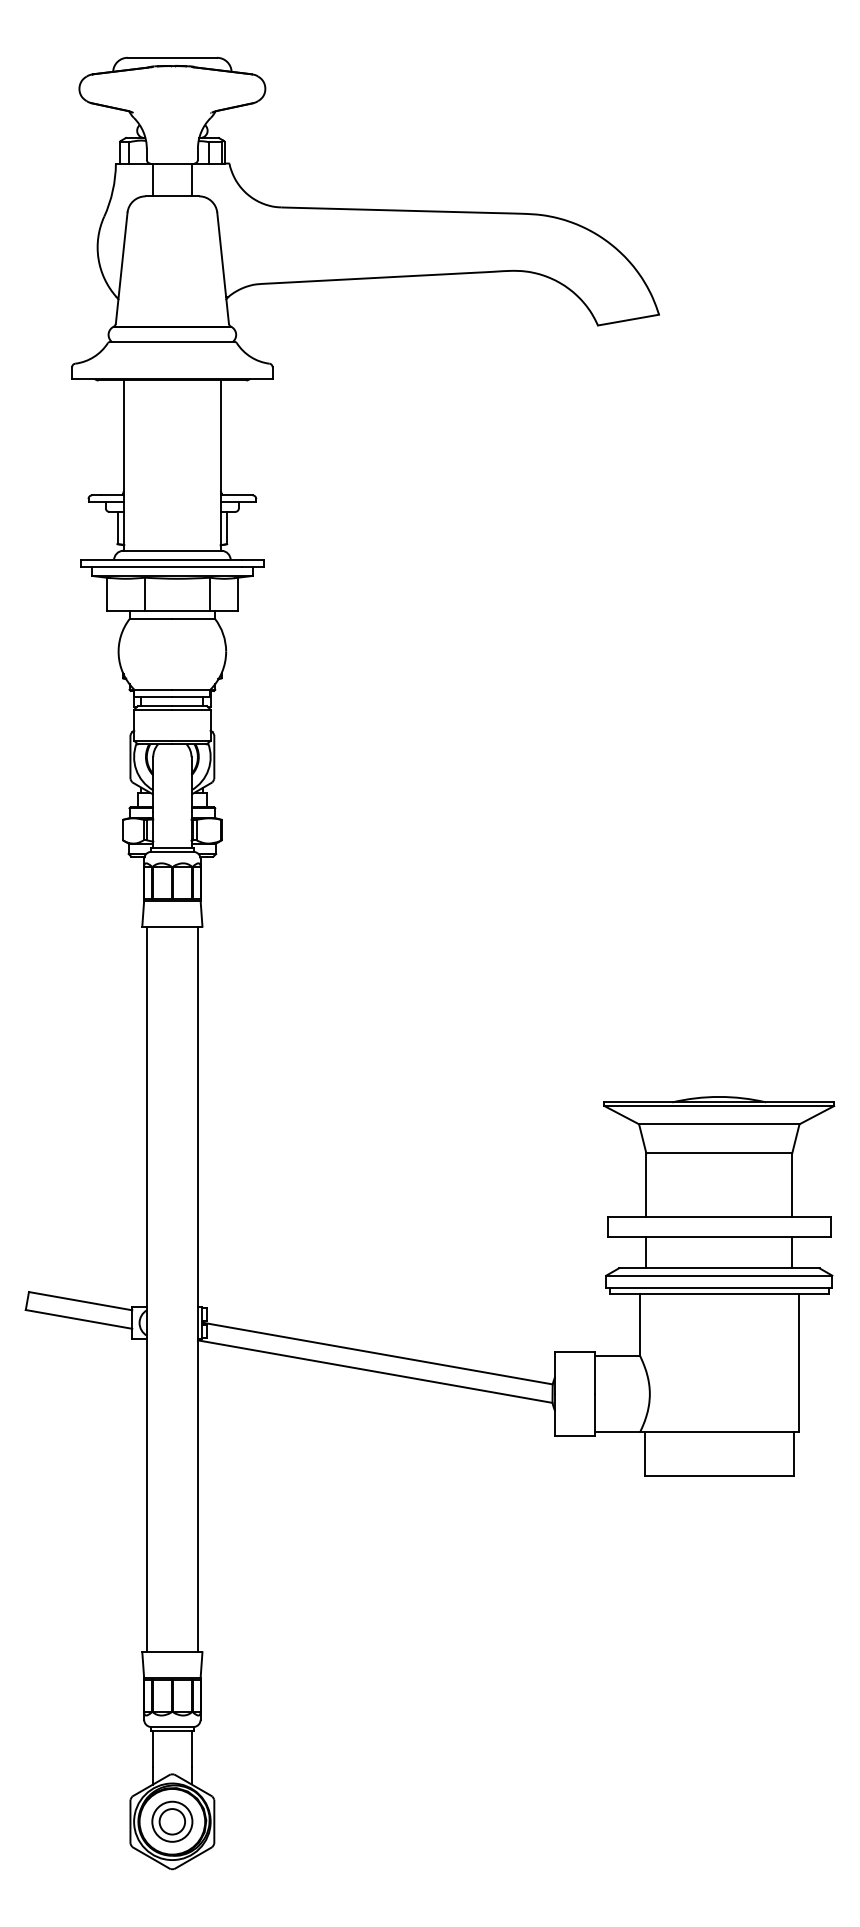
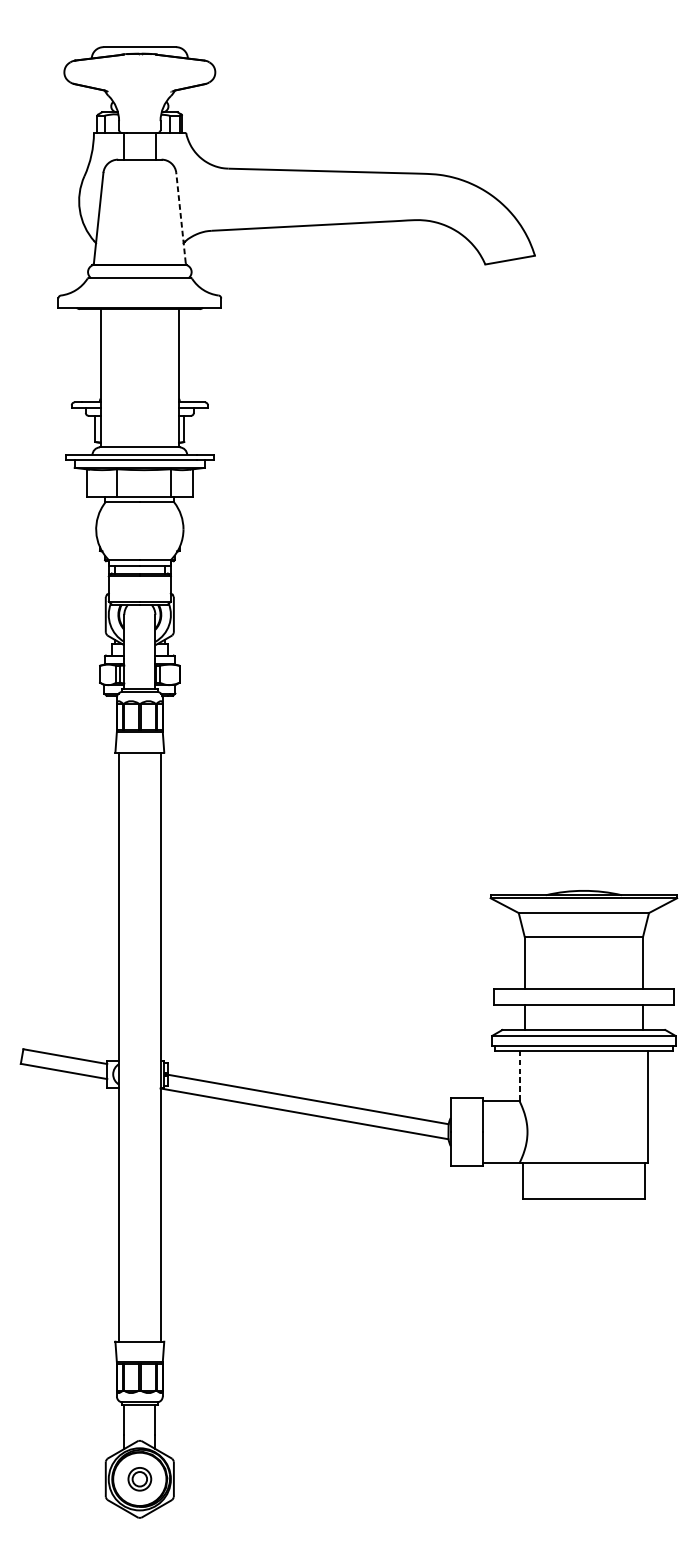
line: (223, 268) -> (181, 218), solid -> dashed
line: (640, 1325) -> (519, 1076), solid -> dashed
part: (172, 1821) -> (139, 1479), size x0.7

